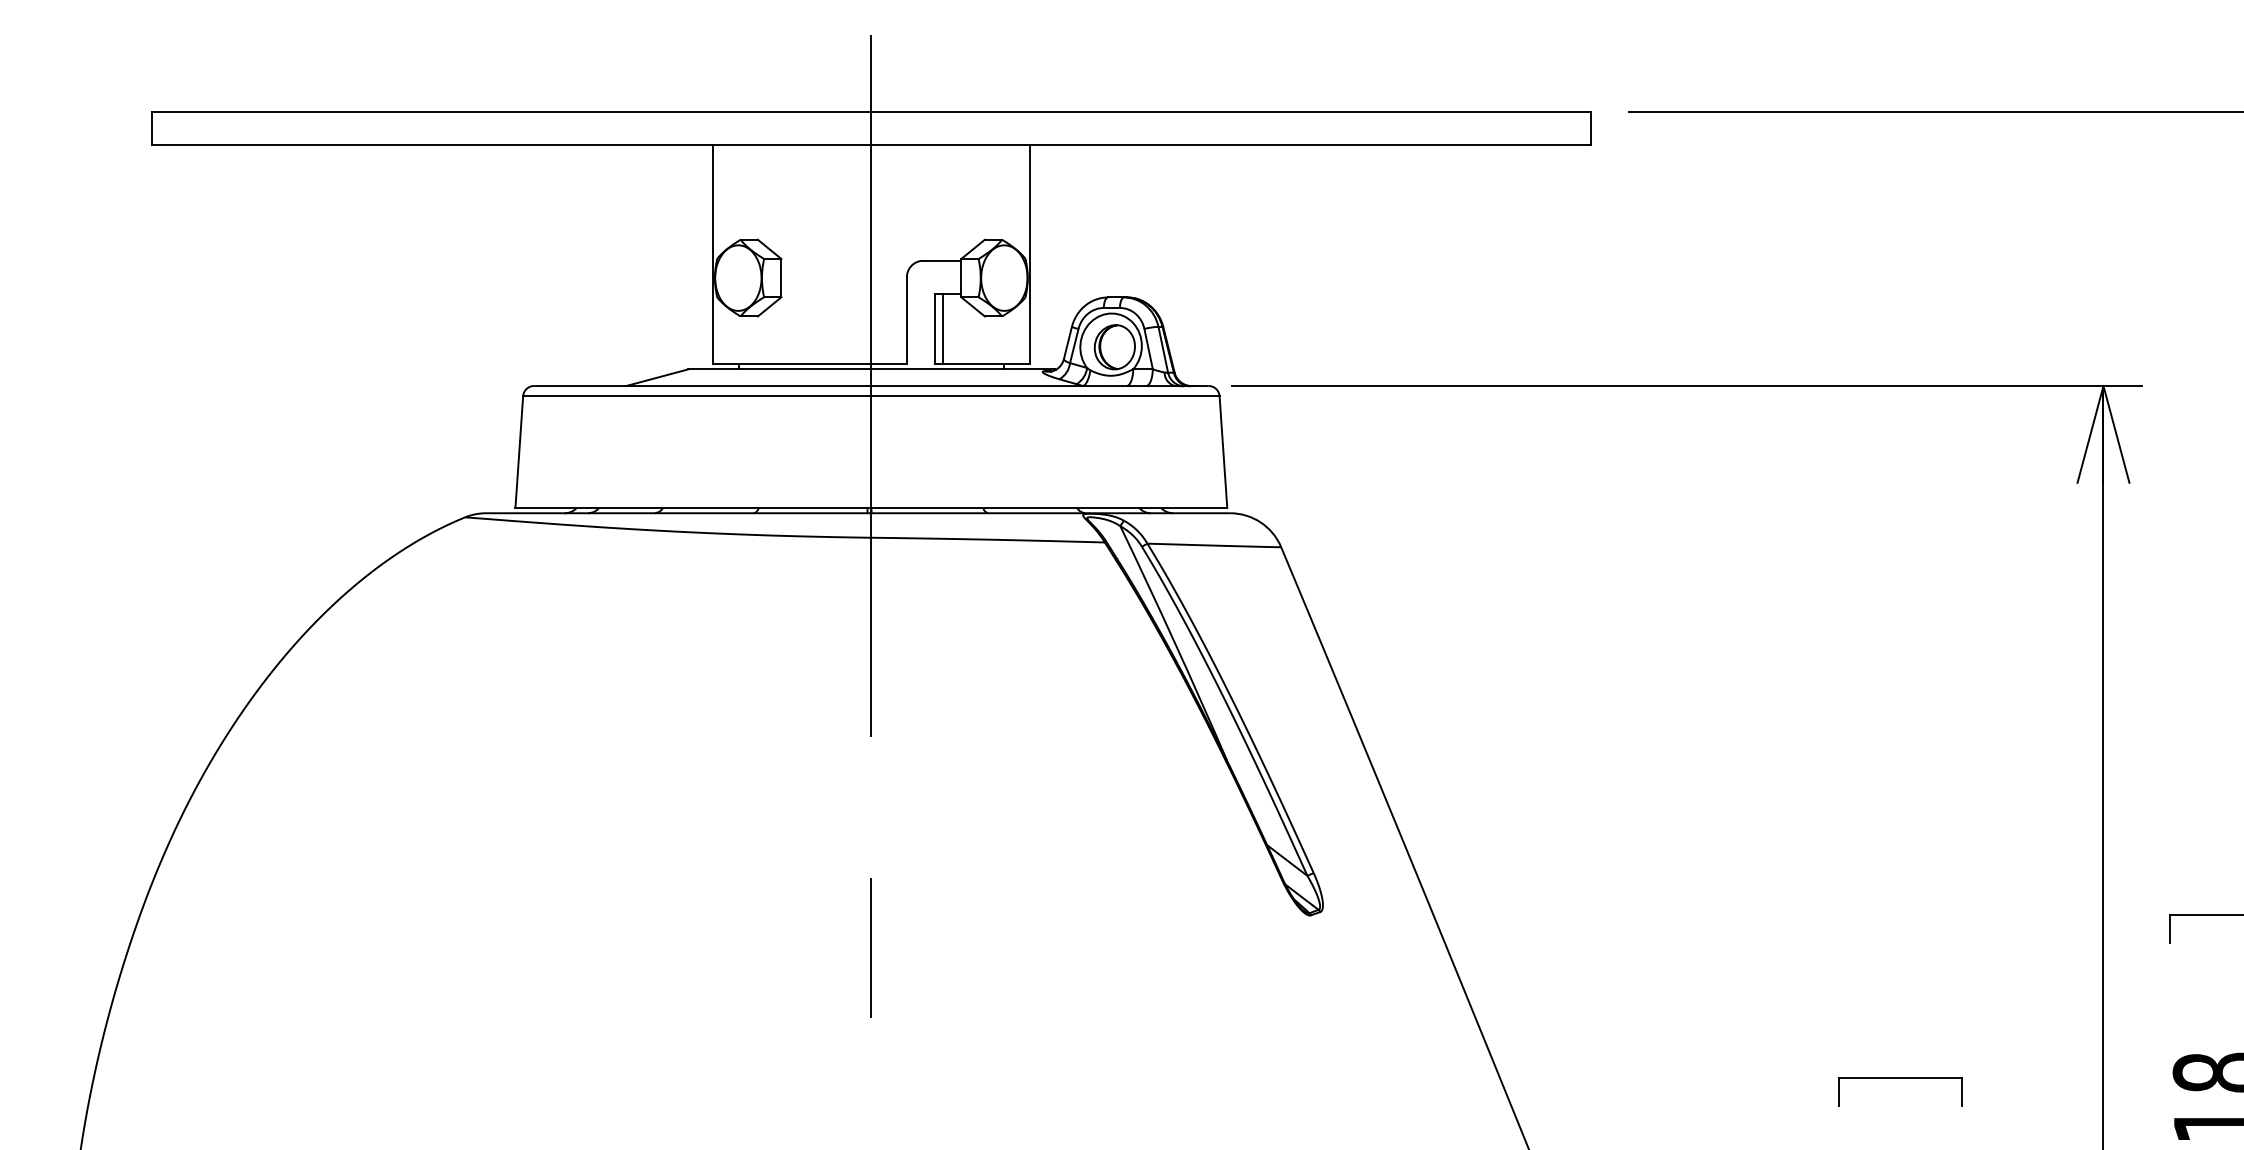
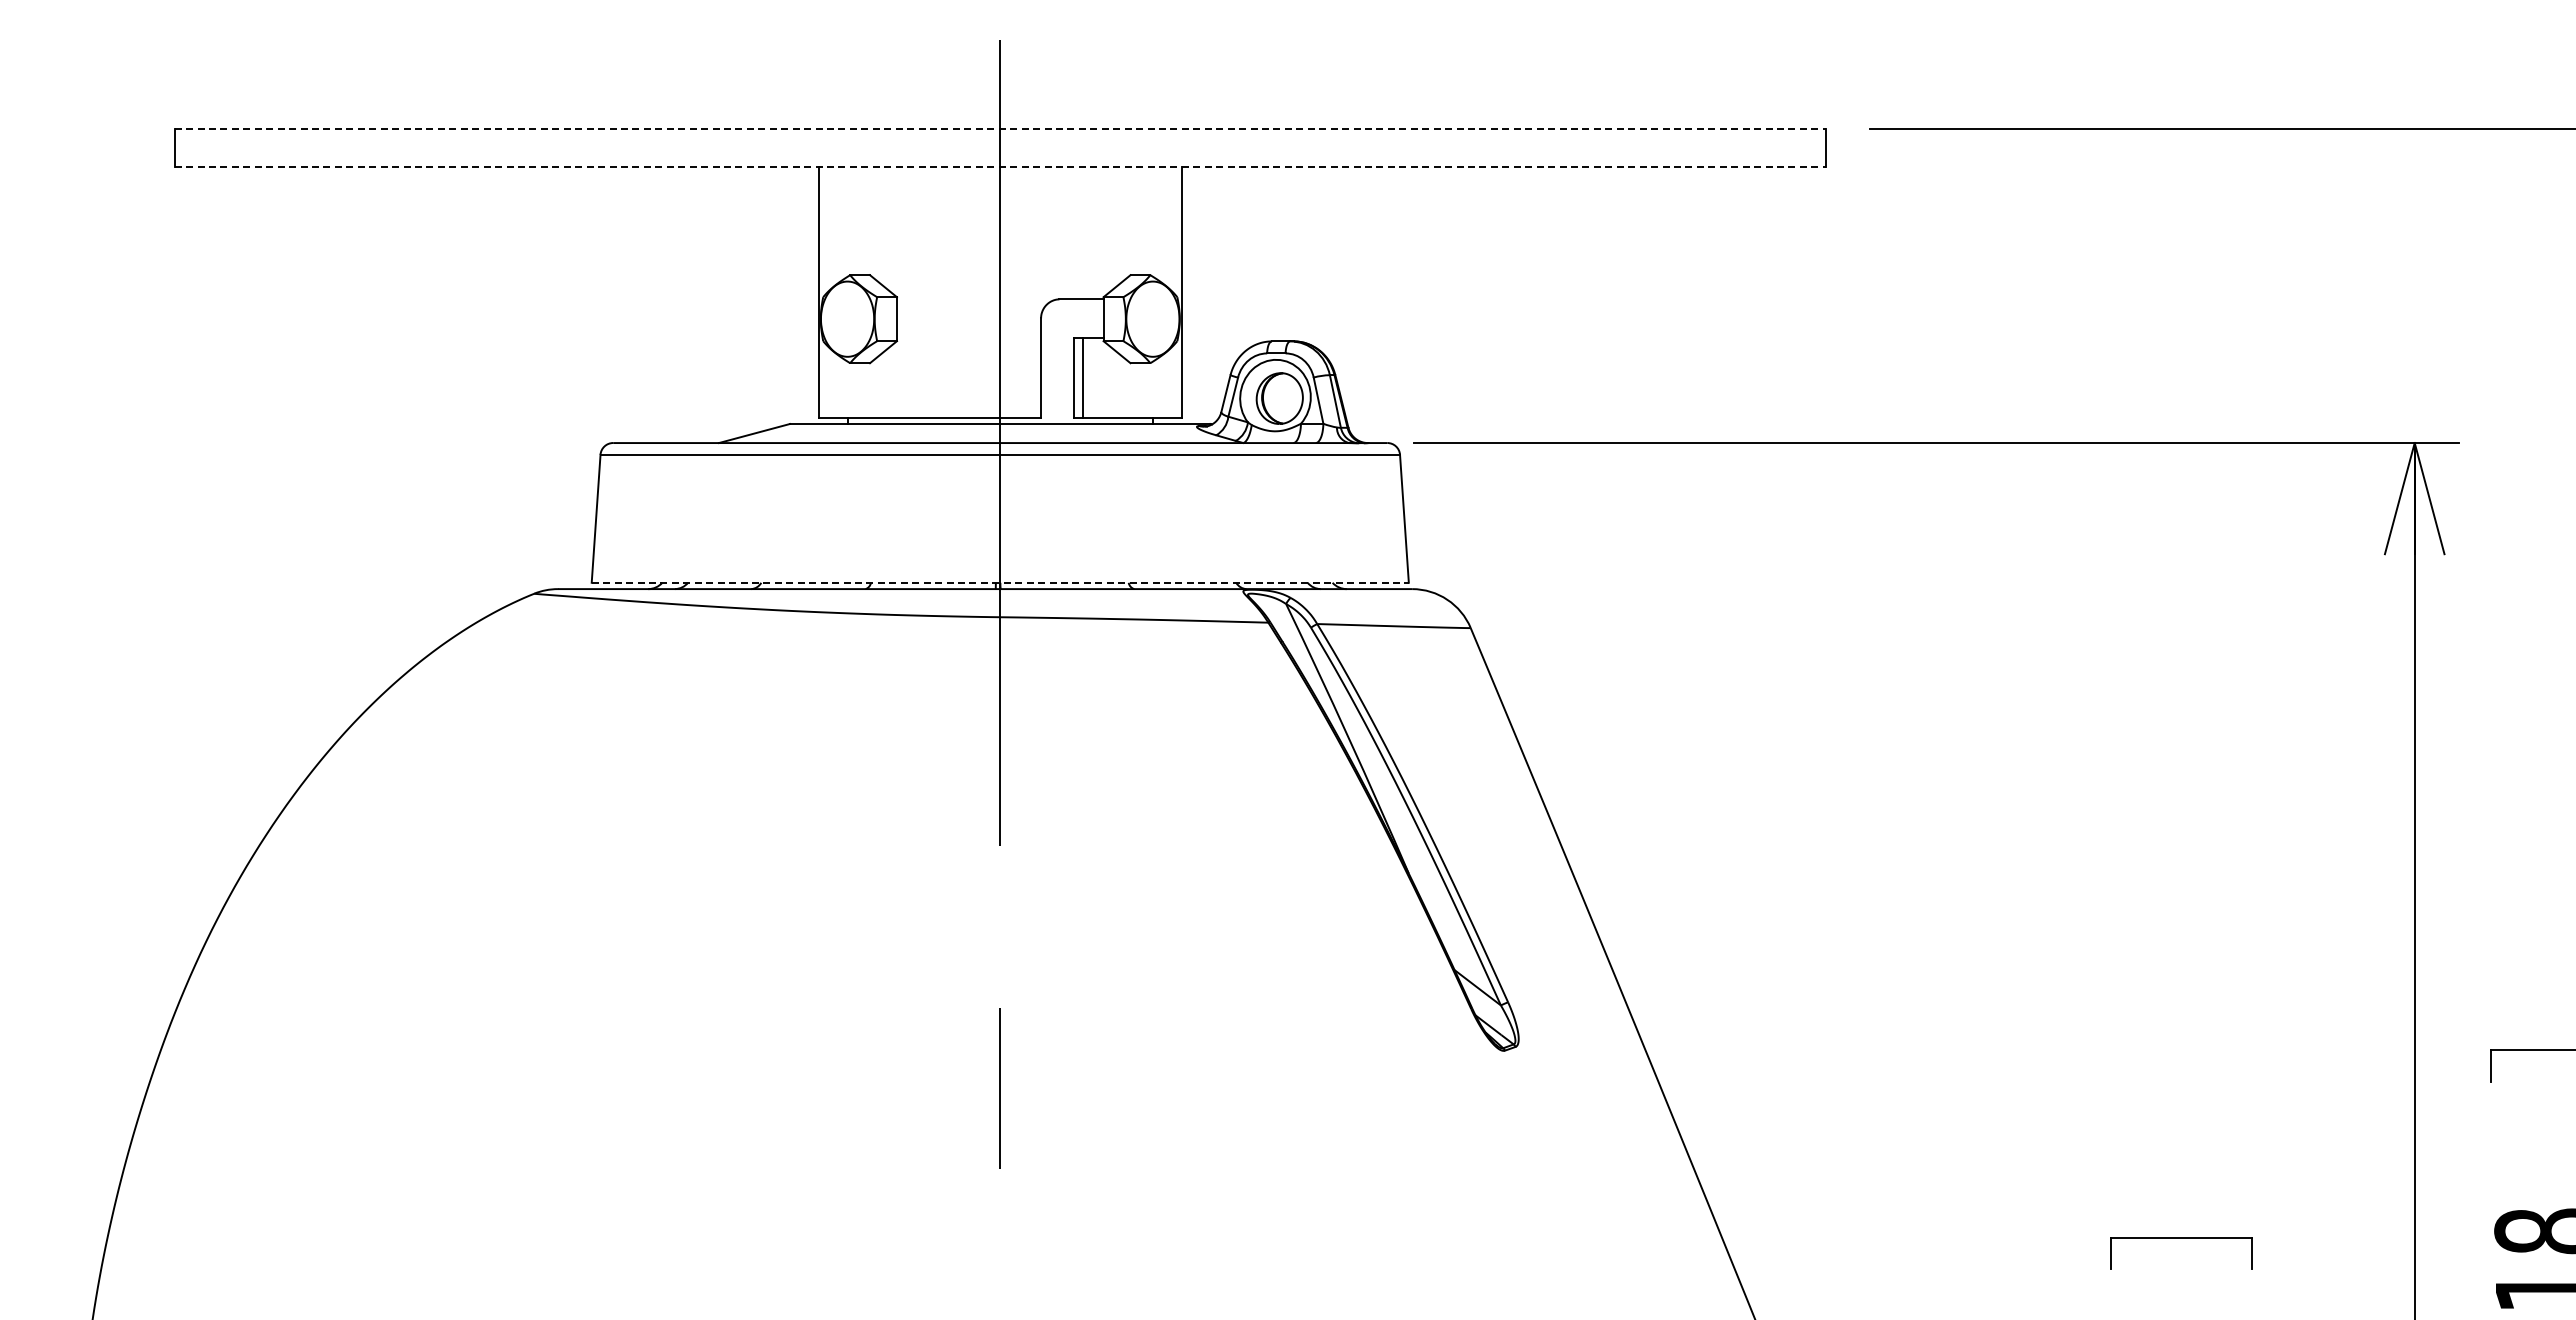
line: (871, 112) -> (1000, 128), solid -> dashed
line: (871, 145) -> (1000, 166), solid -> dashed
line: (871, 507) -> (1000, 582), solid -> dashed

